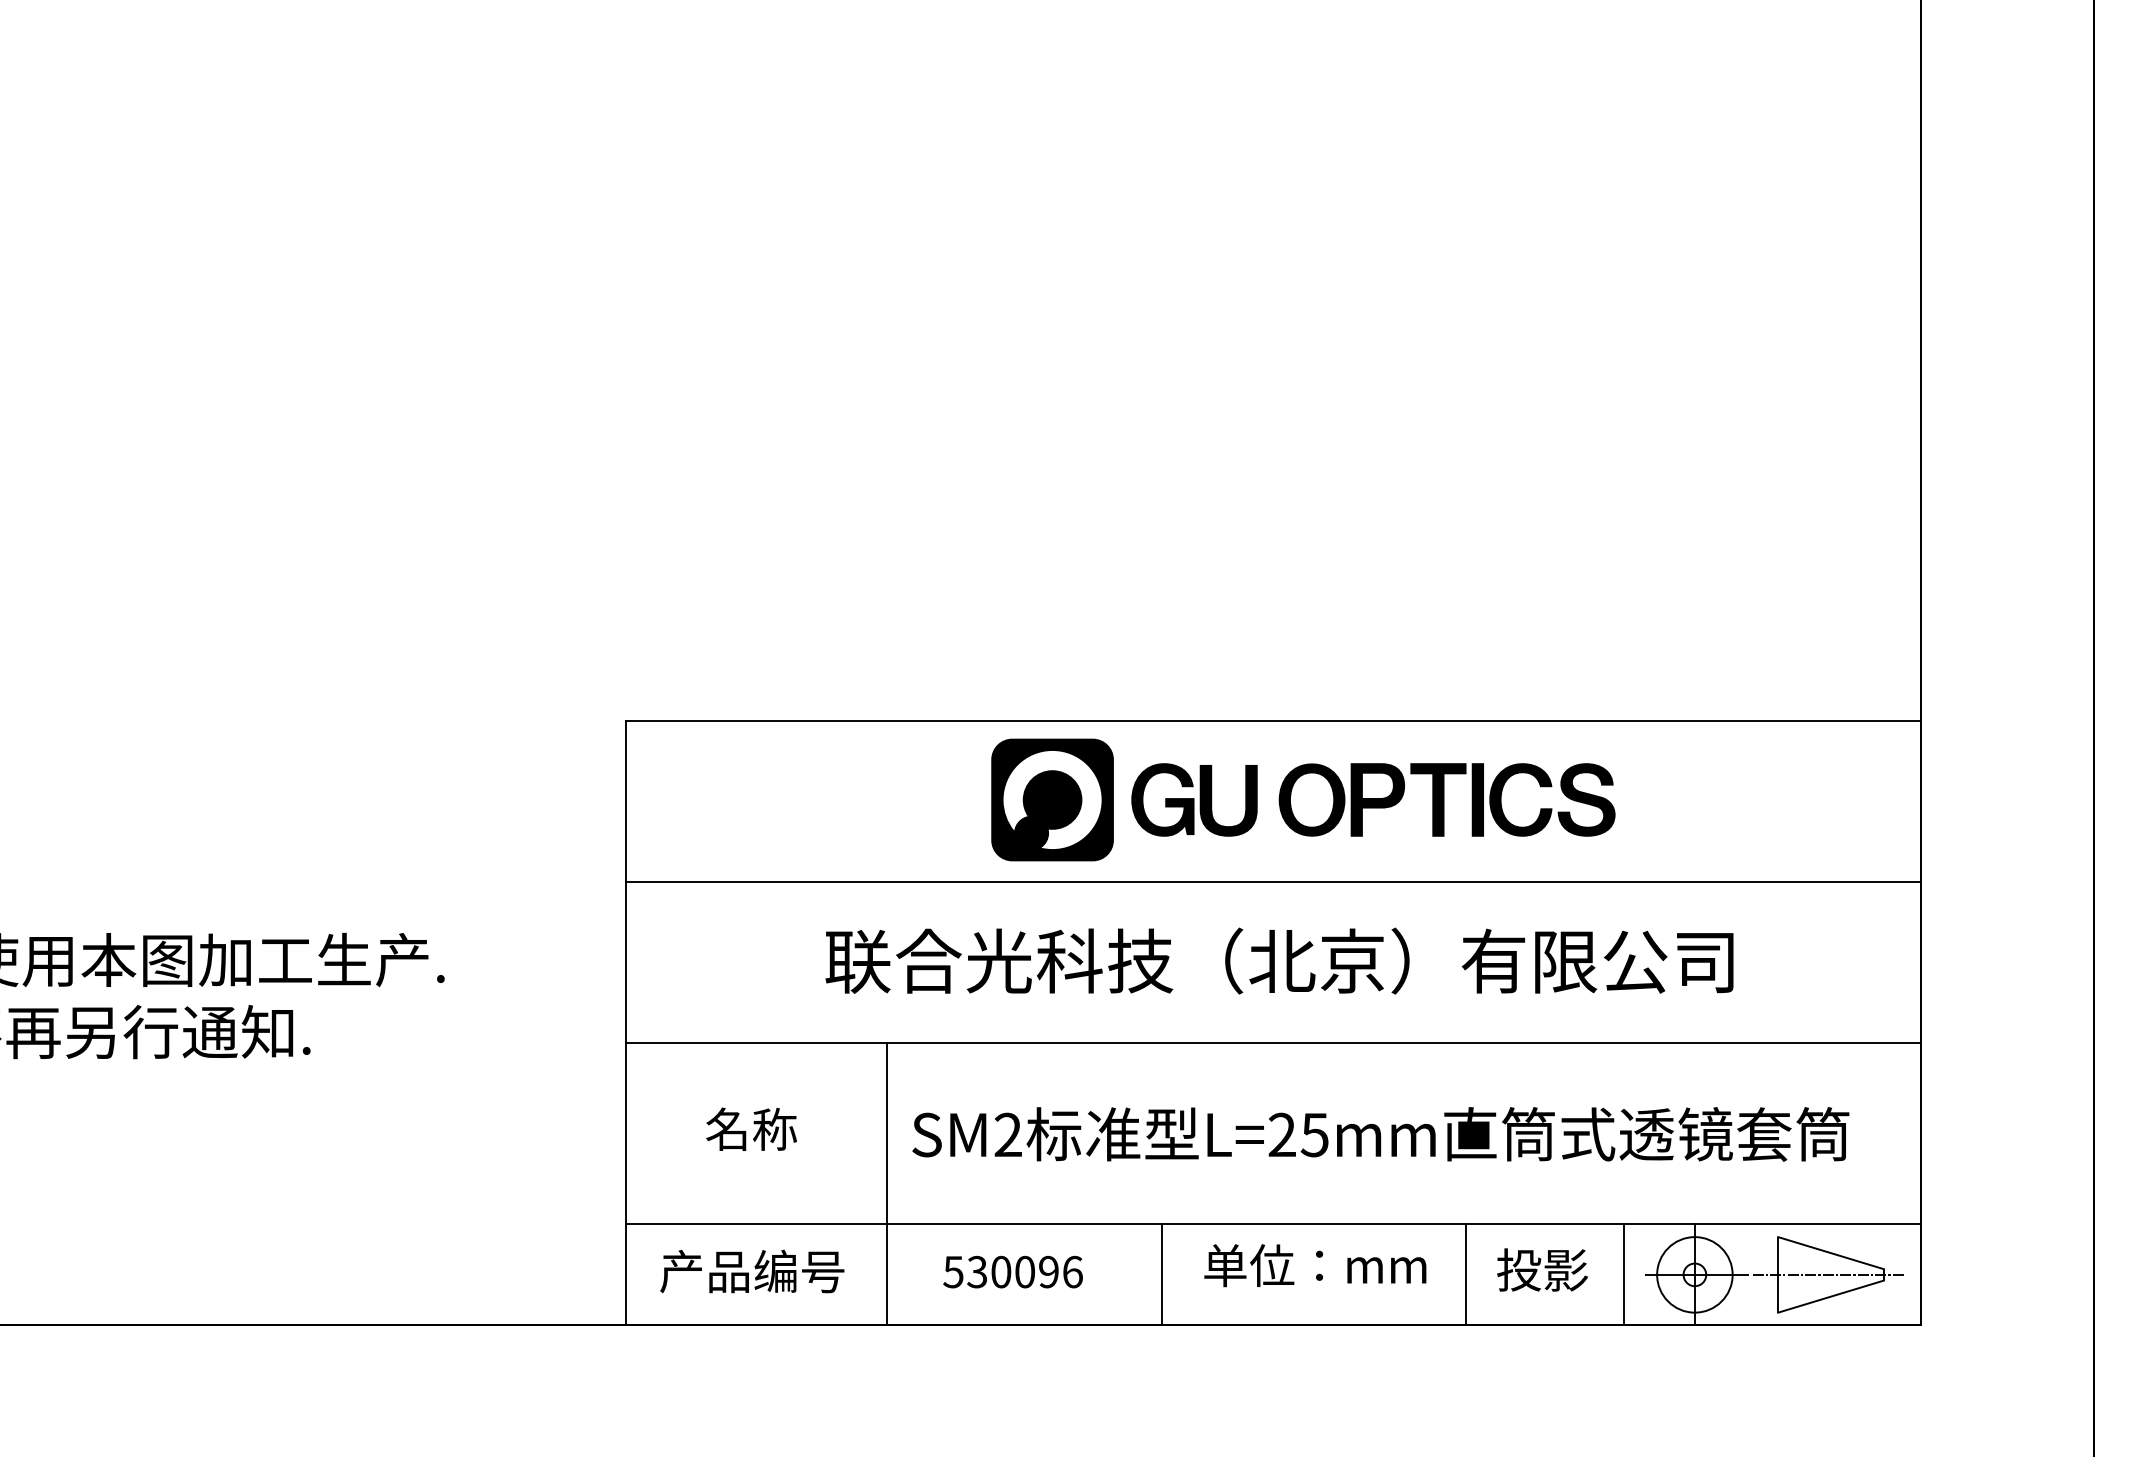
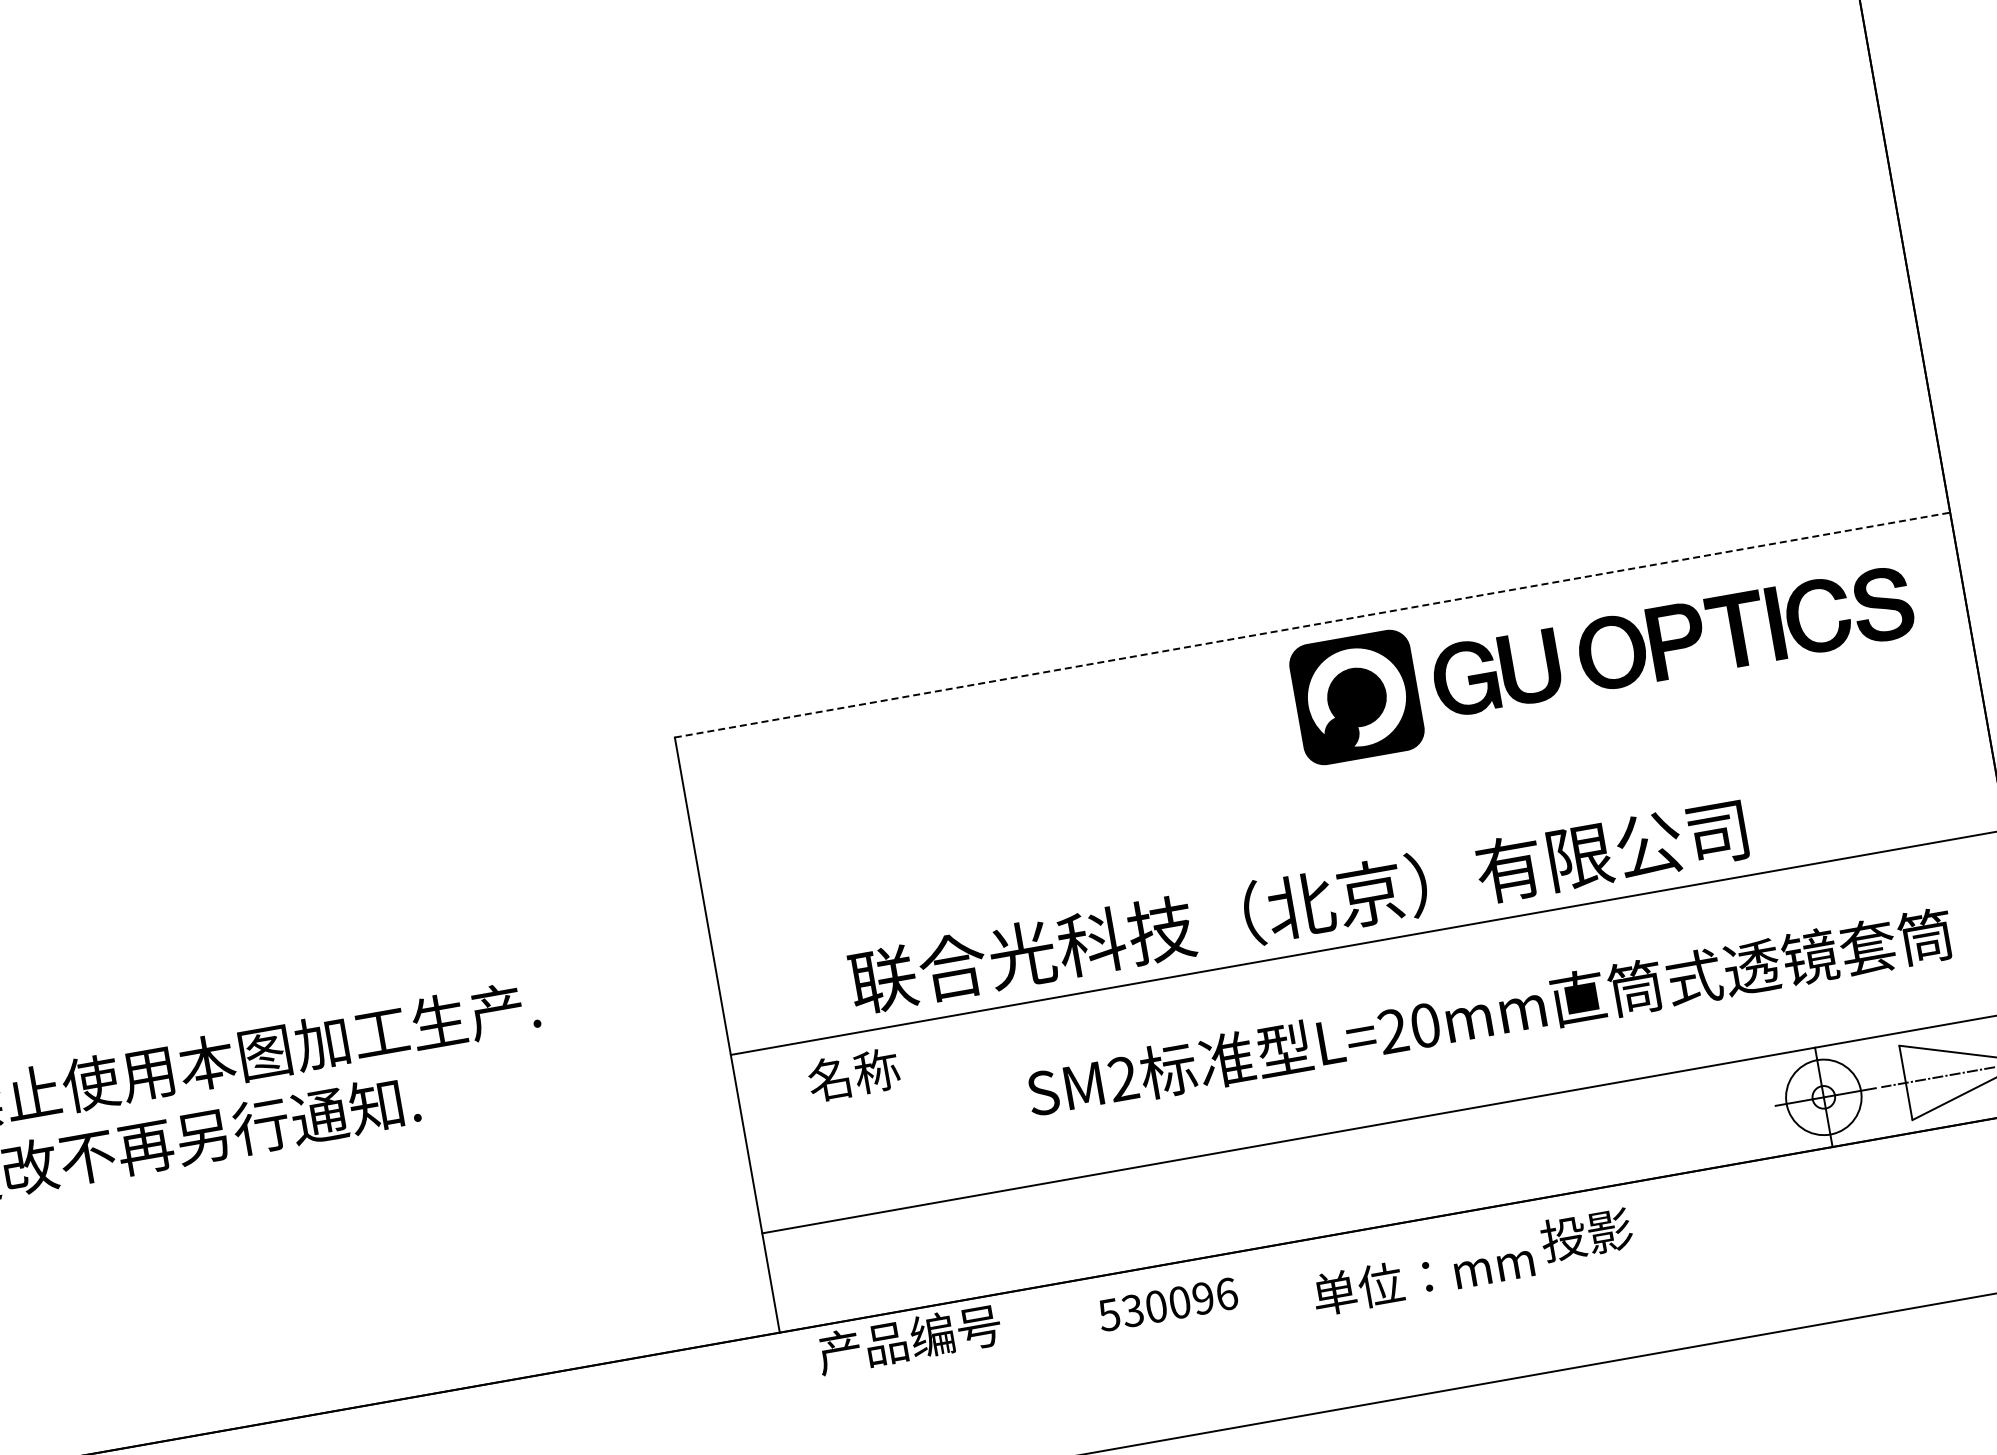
line: (1273, 720) -> (1312, 624), solid -> dashed
part: (1303, 799) -> (1604, 653), moved
line: (1272, 882) -> (1339, 784), removed
text: (1279, 960) -> (1298, 905), moved
text: (751, 1128) -> (853, 1074), moved
text: (1314, 1134) -> (1424, 1025), L=25mm -> L=20mm
line: (886, 1184) -> (1012, 1148), removed
text: (1315, 1265) -> (1423, 1277), moved
text: (1542, 1269) -> (1586, 1234), moved
text: (752, 1271) -> (909, 1339), moved
text: (1012, 1271) -> (1167, 1304), moved
line: (1162, 1274) -> (1299, 1189), removed
line: (1466, 1274) -> (1598, 1136), removed
line: (1624, 1274) -> (1754, 1109), removed

